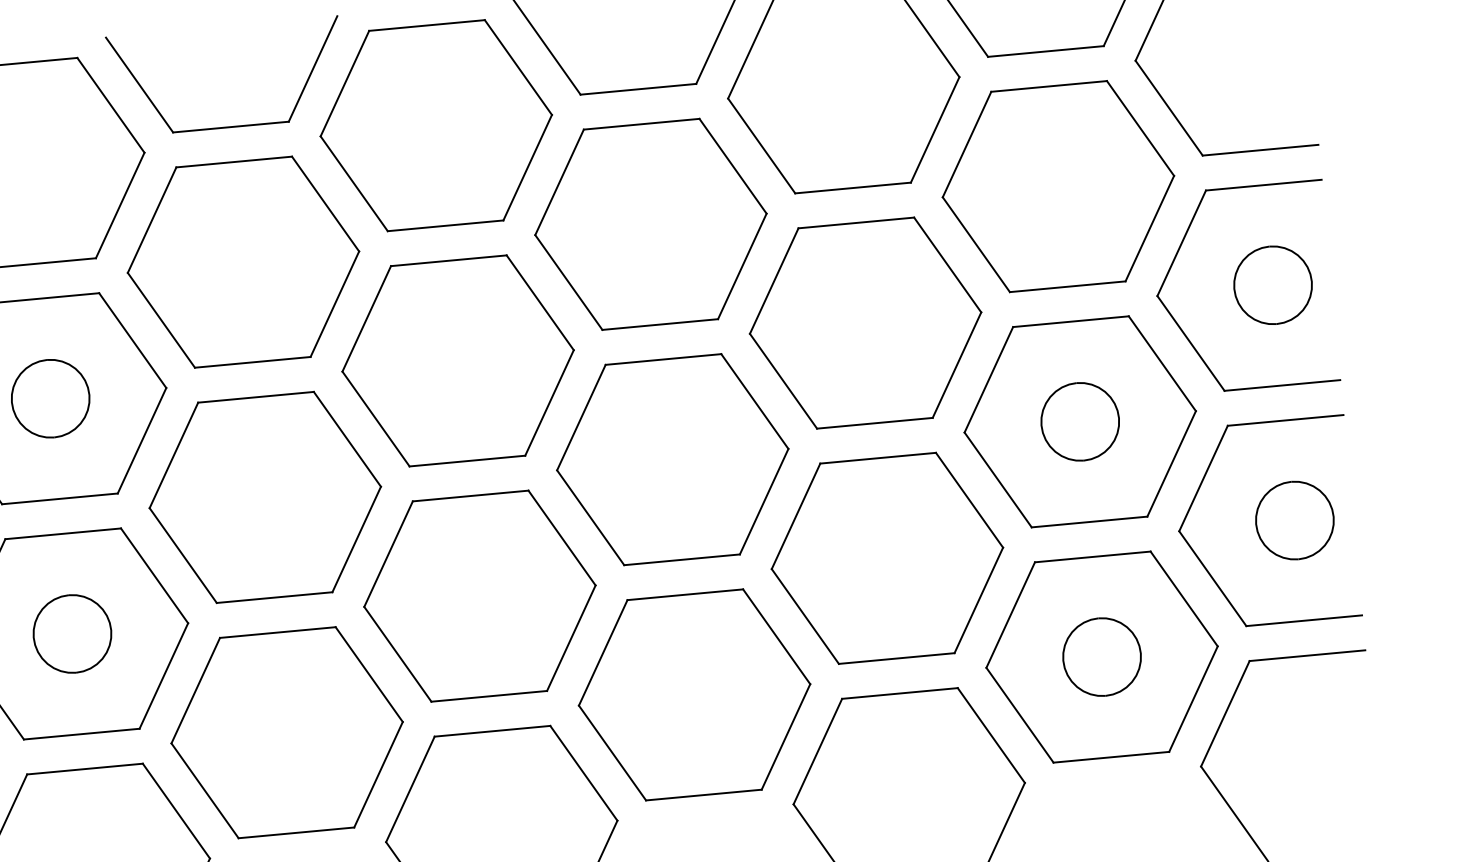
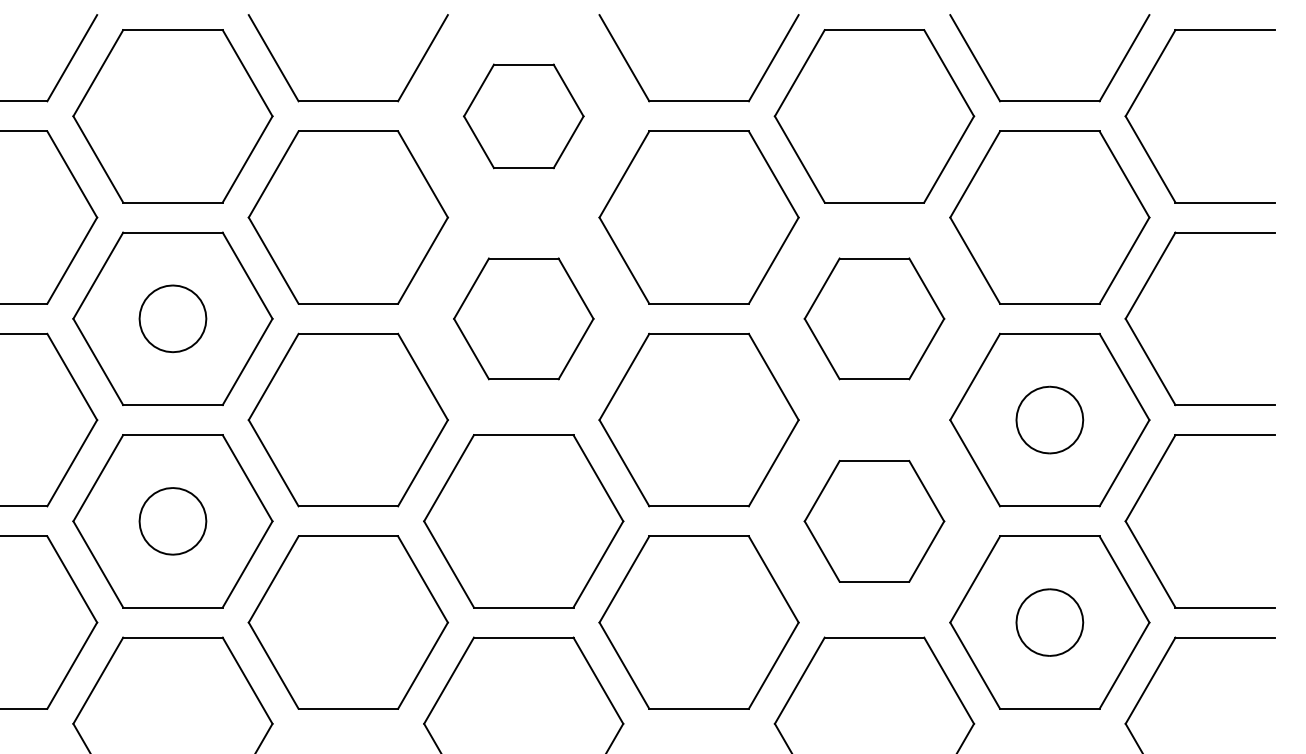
part: (436, 125) -> (523, 116), size x0.6
part: (1273, 284) -> (1225, 318), removed
part: (865, 322) -> (874, 318), size x0.7
part: (457, 360) -> (523, 318), size x0.7
part: (1295, 520) -> (1225, 521), removed
part: (887, 558) -> (874, 521), size x0.7

